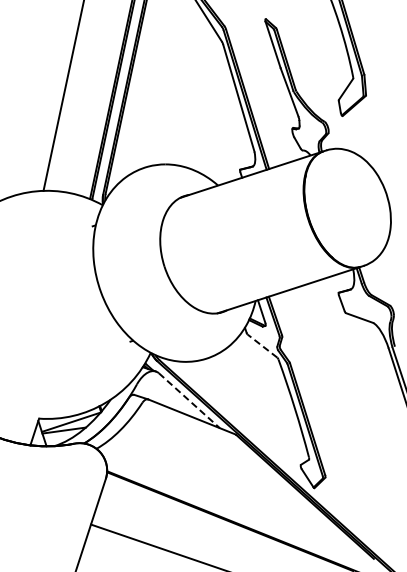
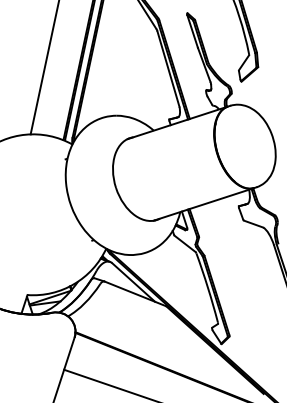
line: (262, 346) -> (185, 244), dashed -> solid
line: (189, 401) -> (133, 282), dashed -> solid

